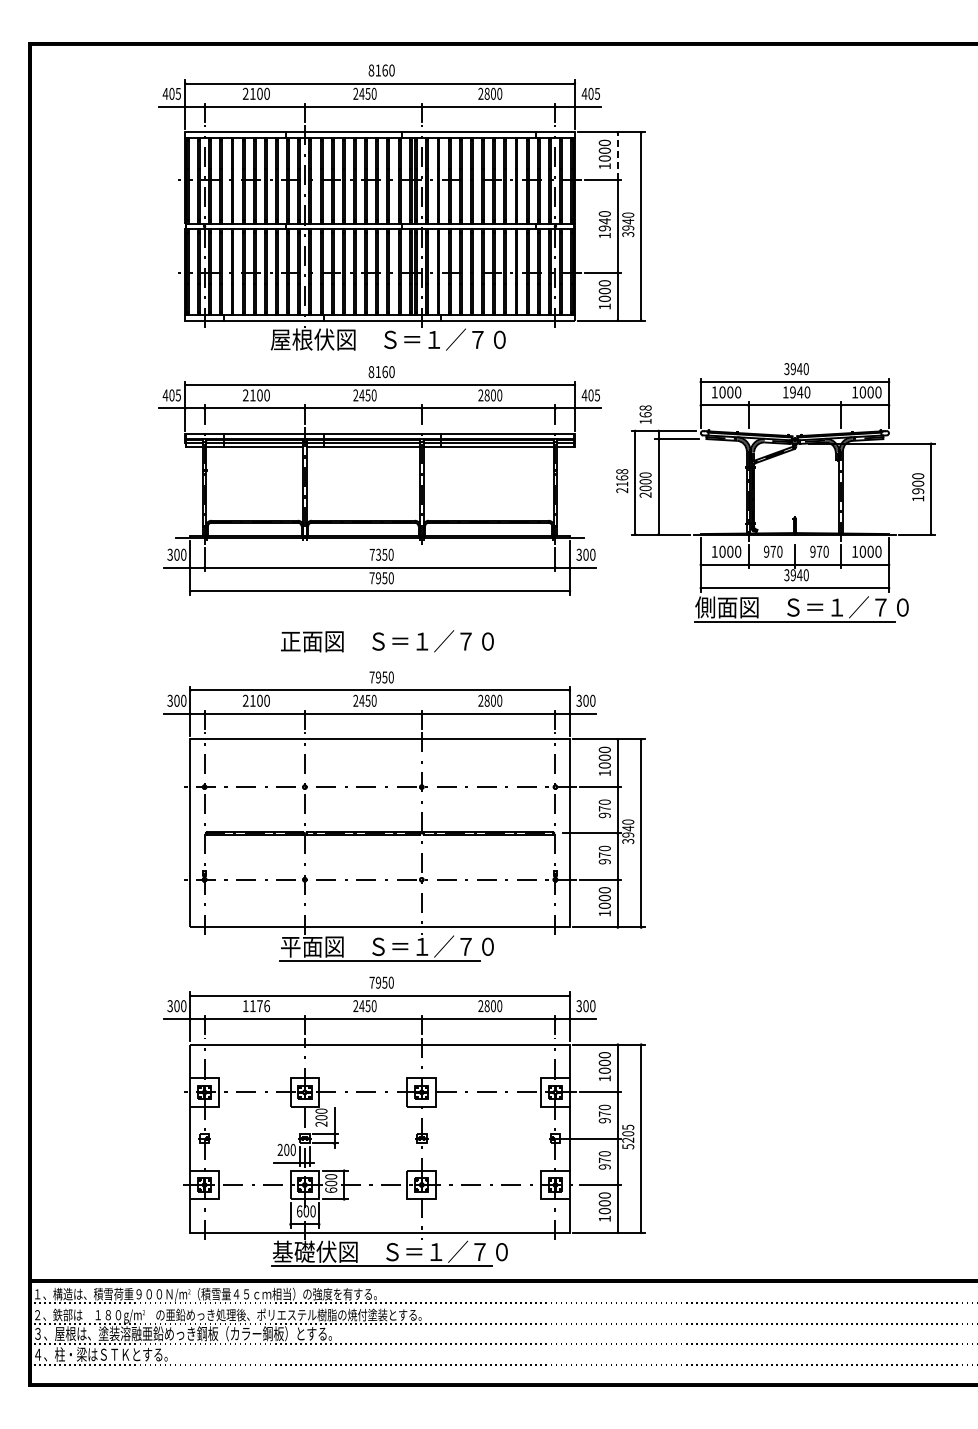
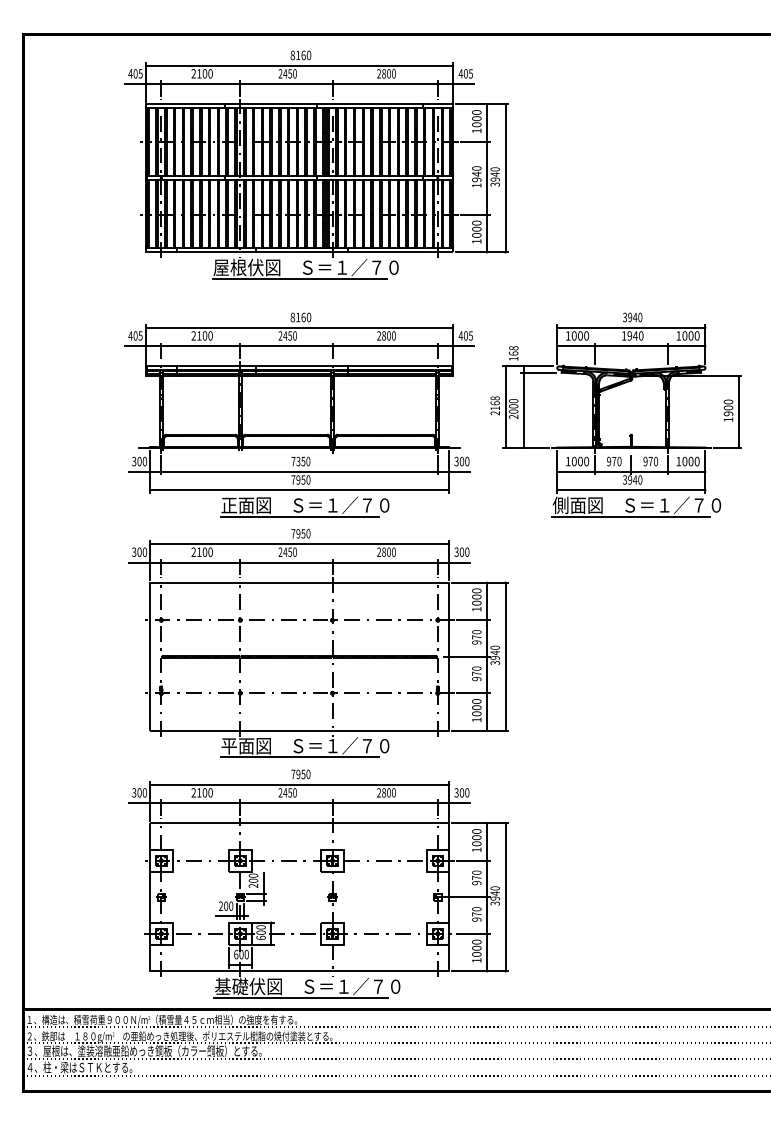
line: (617, 156) -> (486, 123), dashed -> solid
line: (379, 353) -> (299, 278), added
part: (379, 480) -> (299, 402), moved
part: (775, 492) -> (616, 414), moved
line: (379, 655) -> (299, 516), added
text: (256, 1006) -> (202, 793), 1176 -> 2100
text: (628, 1136) -> (495, 895), 5205 -> 3940

